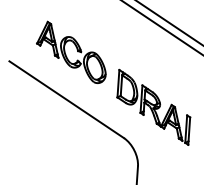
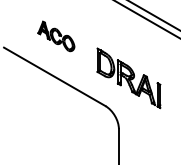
part: (72, 52) -> (56, 36), size x0.6

